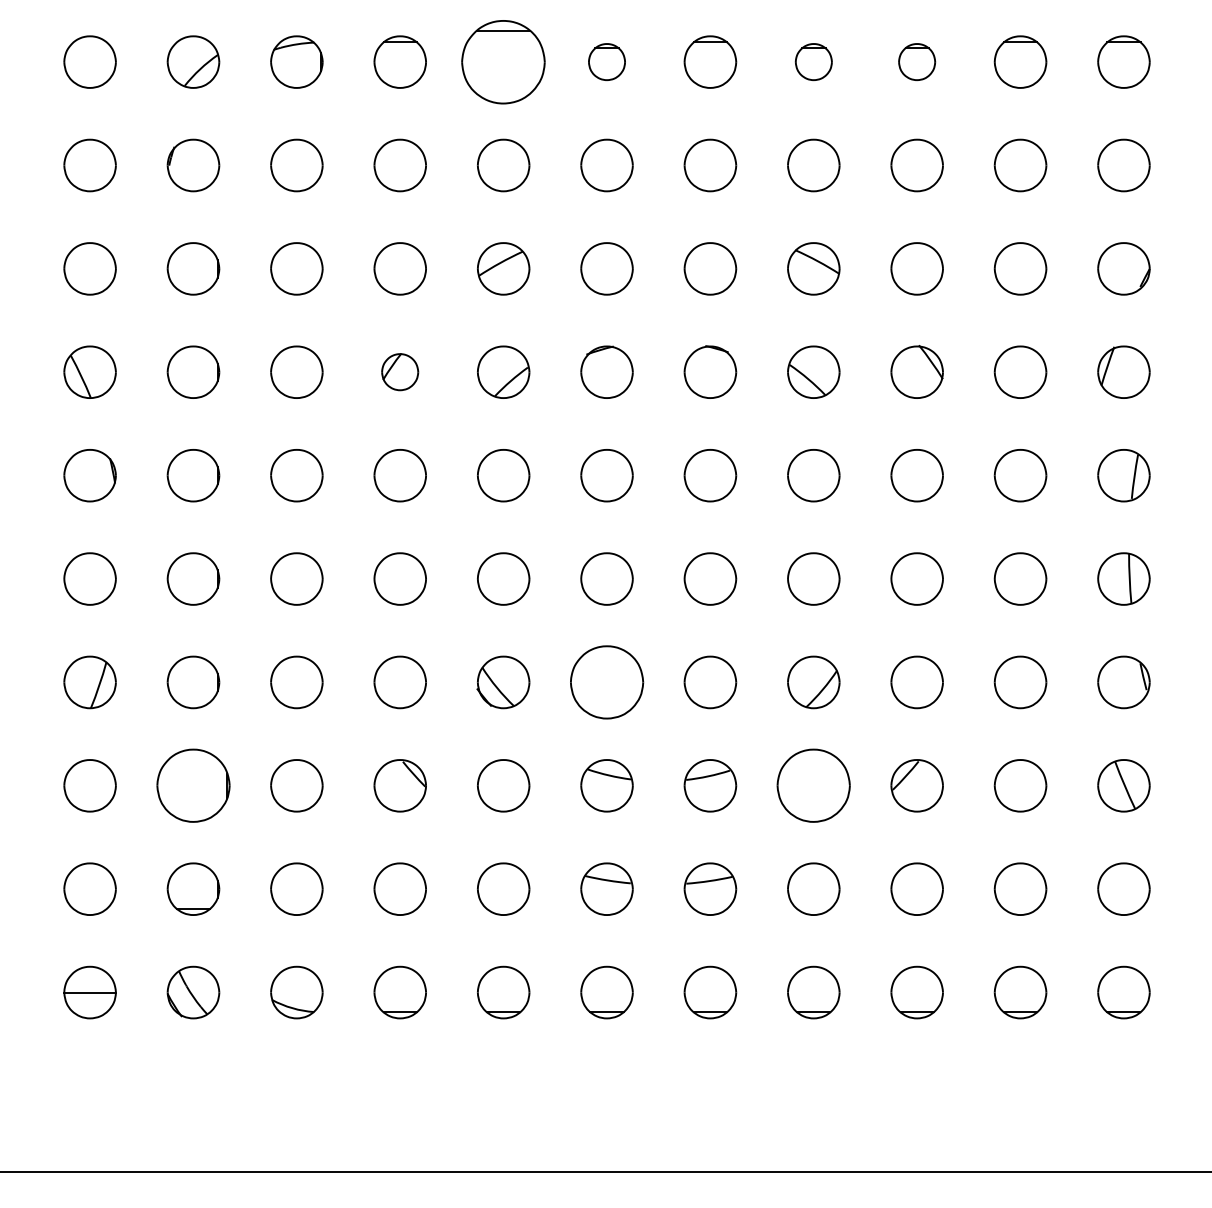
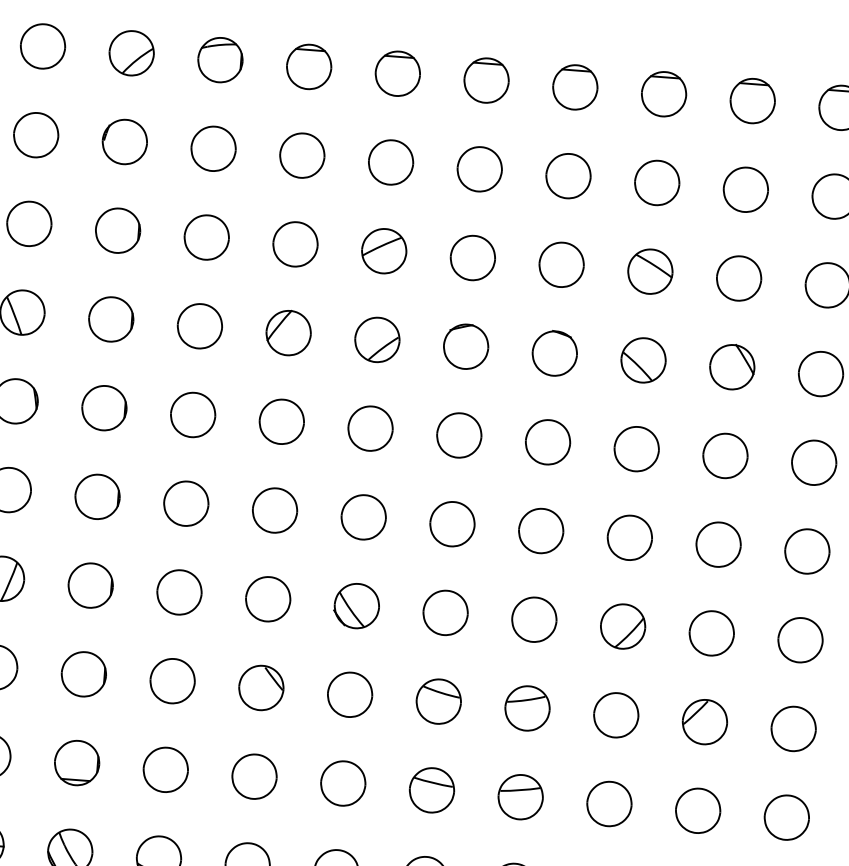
part: (503, 61) -> (397, 73), size x0.62
part: (606, 61) -> (486, 80), size x1.43
part: (813, 61) -> (663, 93), size x1.43
part: (916, 61) -> (752, 100), size x1.43
part: (399, 371) -> (288, 332), size x1.43
part: (606, 682) -> (445, 612), size x0.71
part: (193, 785) -> (83, 674), size x0.71
part: (813, 785) -> (616, 715), size x0.71

